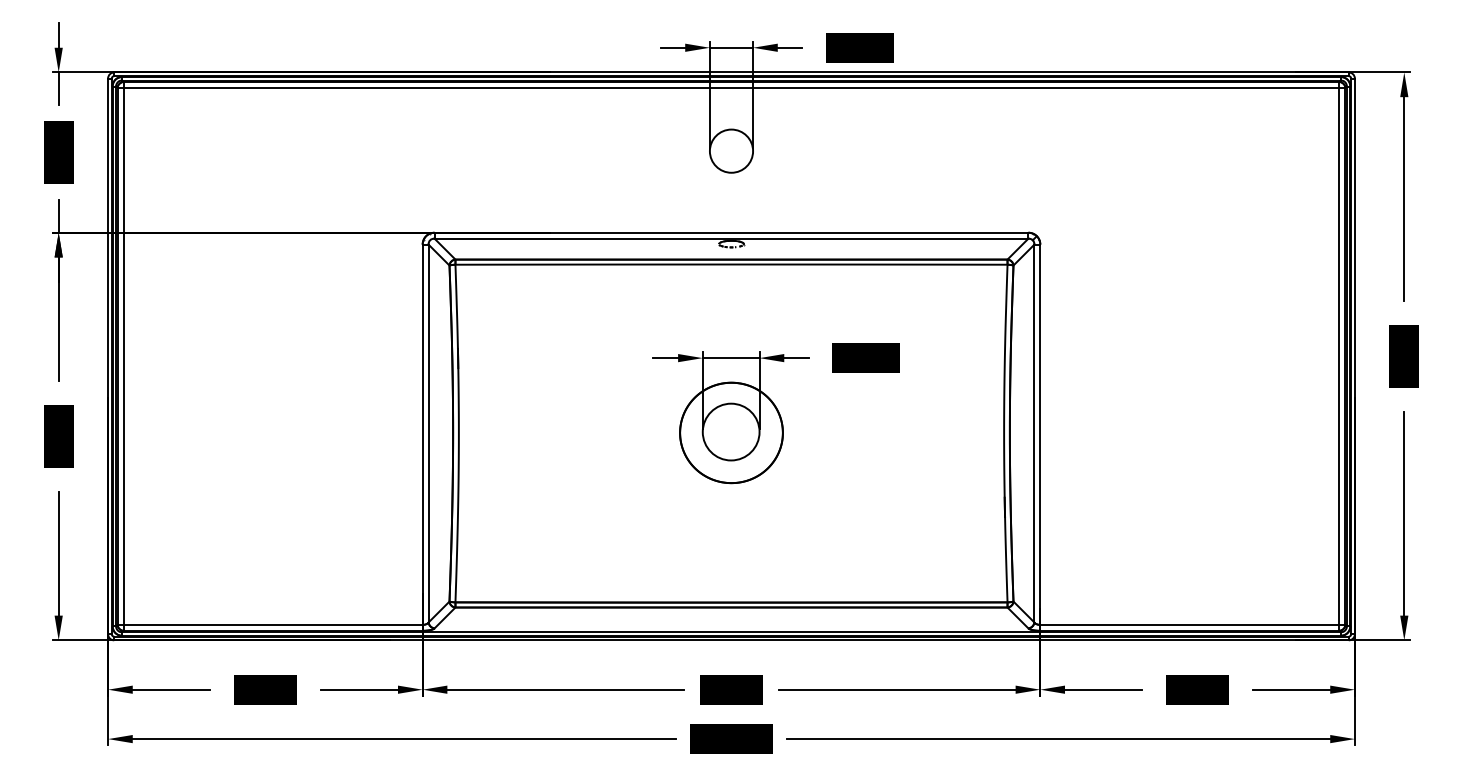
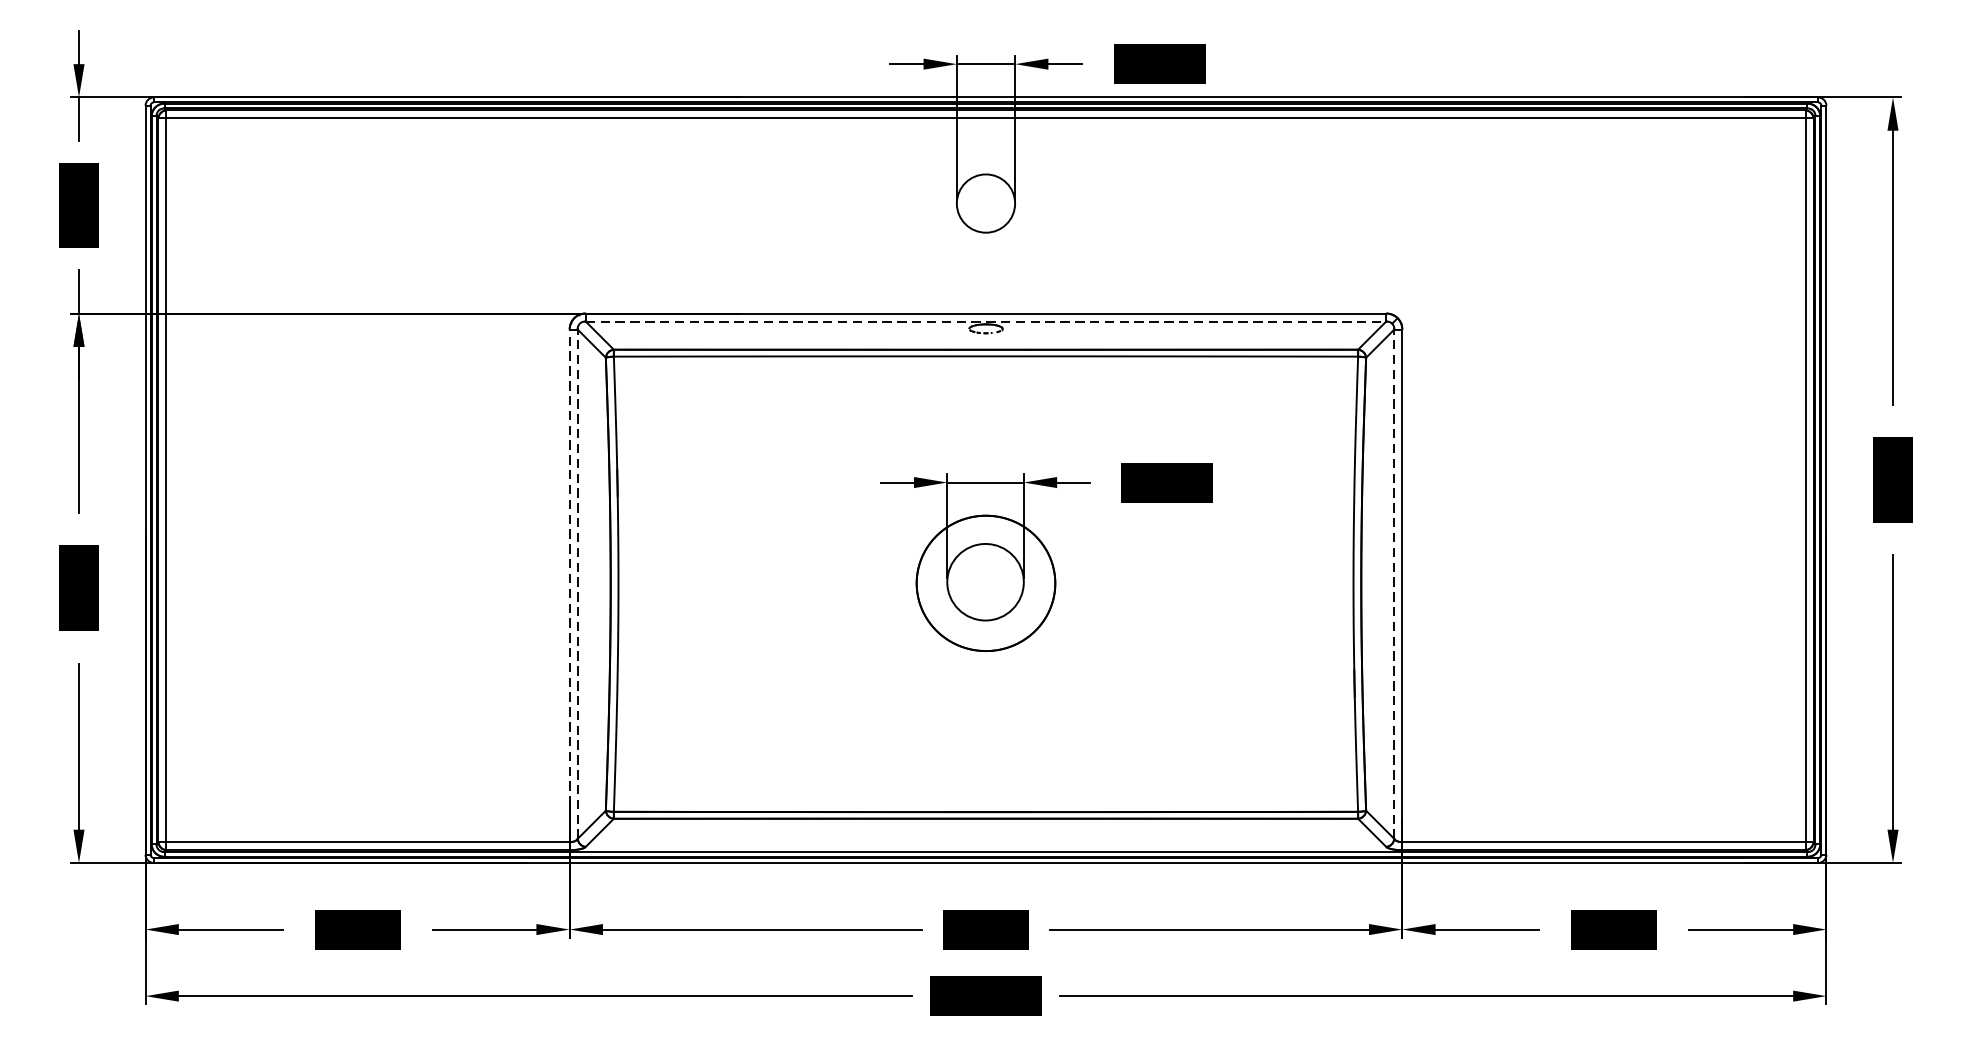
line: (731, 238) -> (986, 321), solid -> dashed
line: (428, 433) -> (577, 584), solid -> dashed
line: (1034, 433) -> (1394, 584), solid -> dashed
line: (422, 437) -> (569, 589), solid -> dashed

